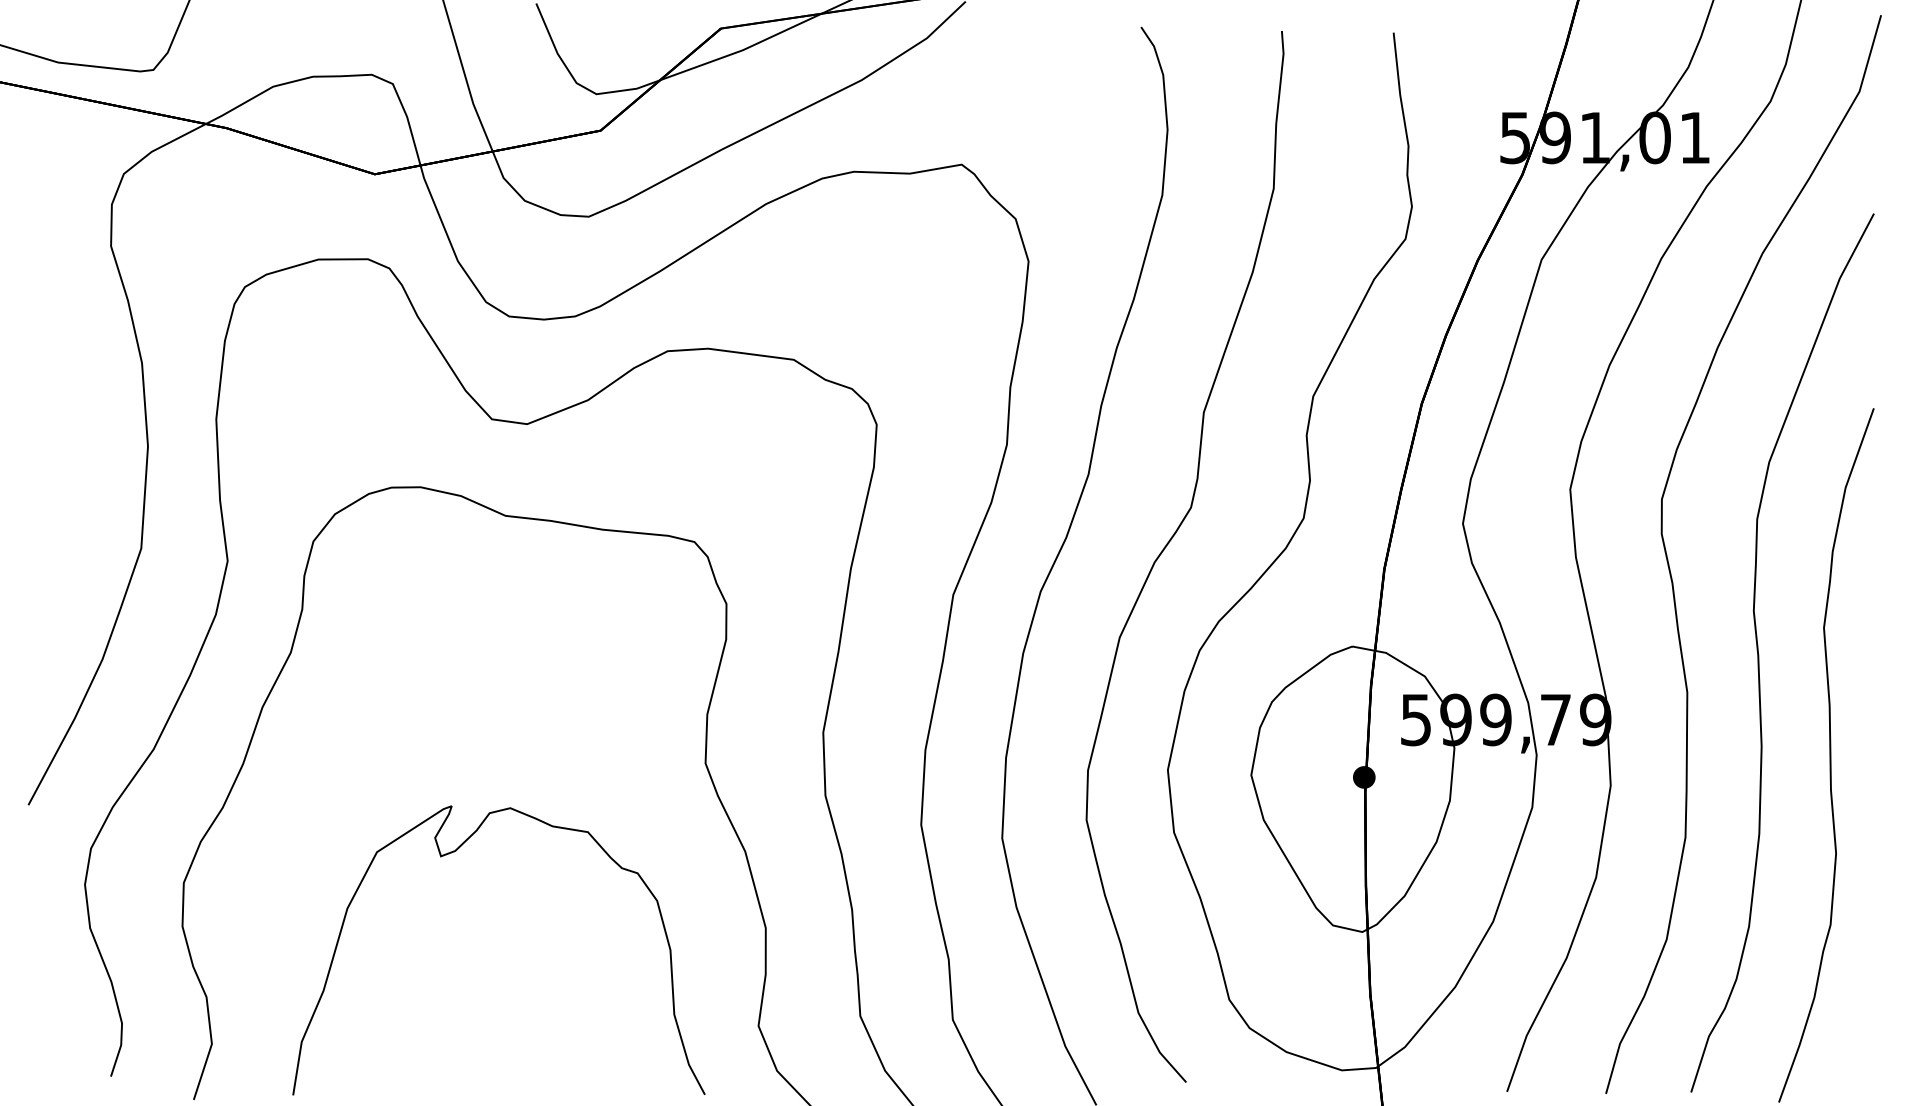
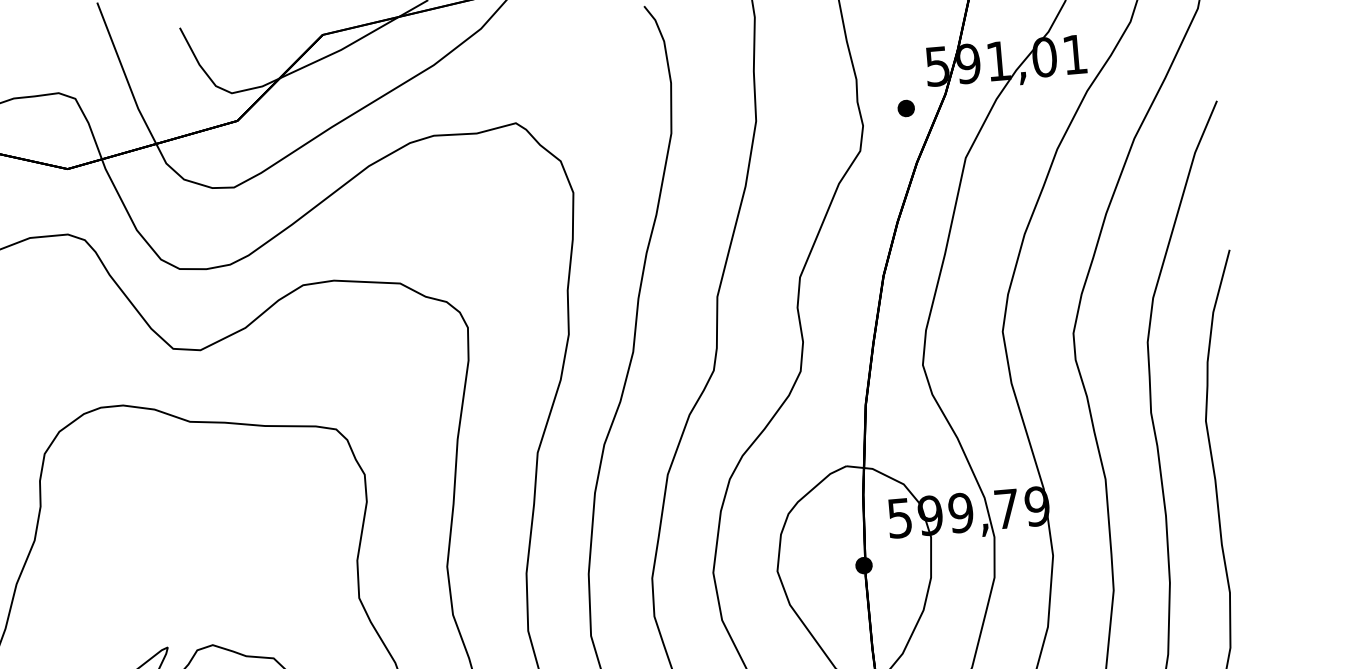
part: (1469, 188) -> (905, 108), added

